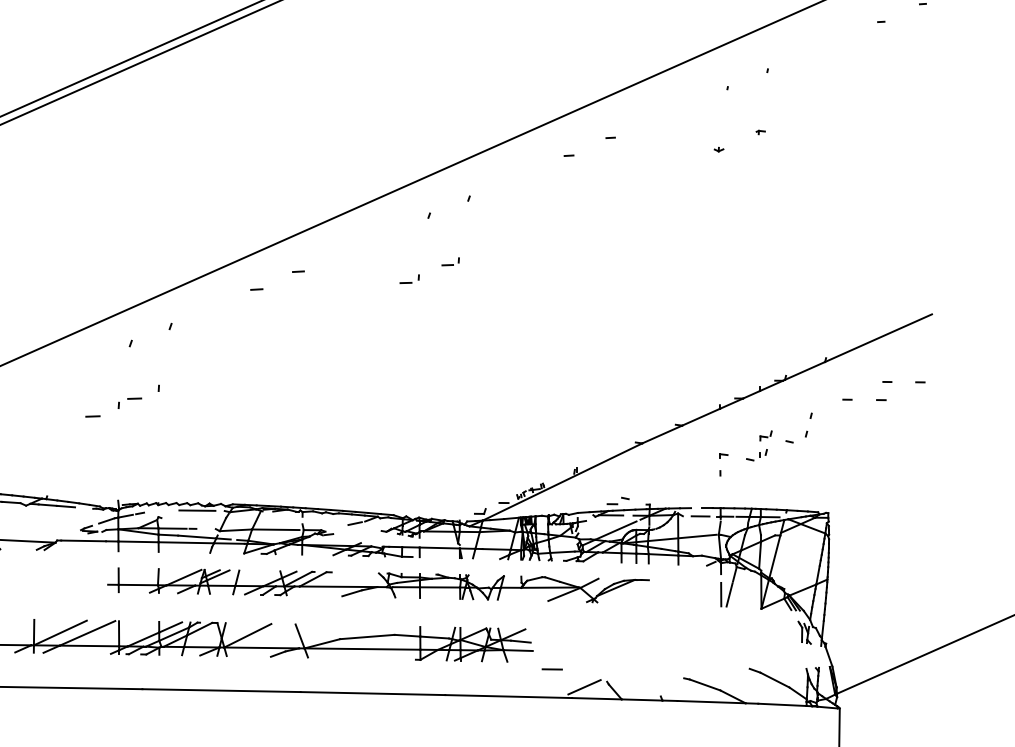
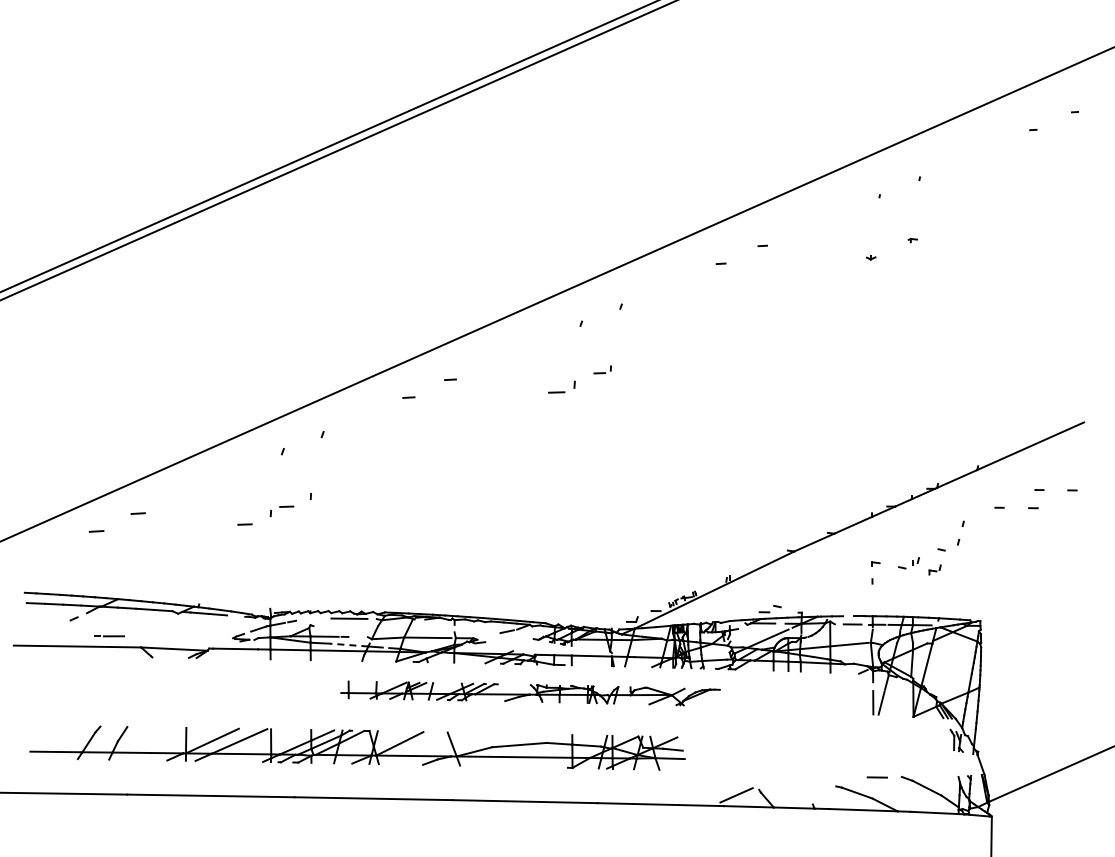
part: (409, 279) -> (561, 387), size x1.4
part: (765, 435) -> (934, 569), moved
line: (196, 537) -> (348, 645), solid -> dashed
part: (378, 585) -> (530, 693), size x0.7
line: (551, 669) -> (876, 777), moved

